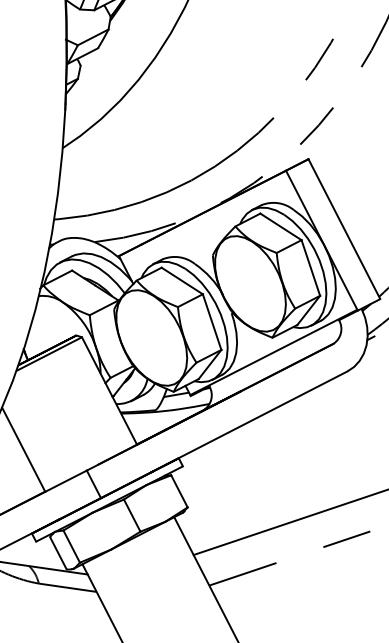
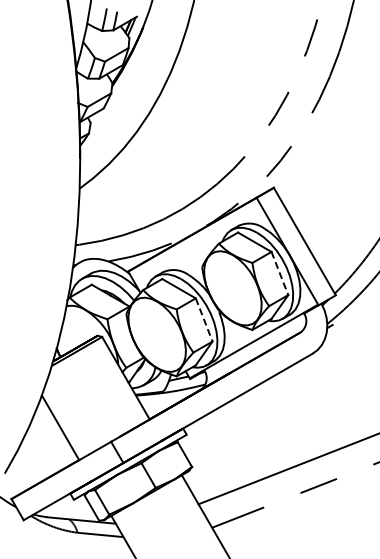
line: (311, 268) -> (280, 273), solid -> dashed
line: (212, 322) -> (204, 320), solid -> dashed

